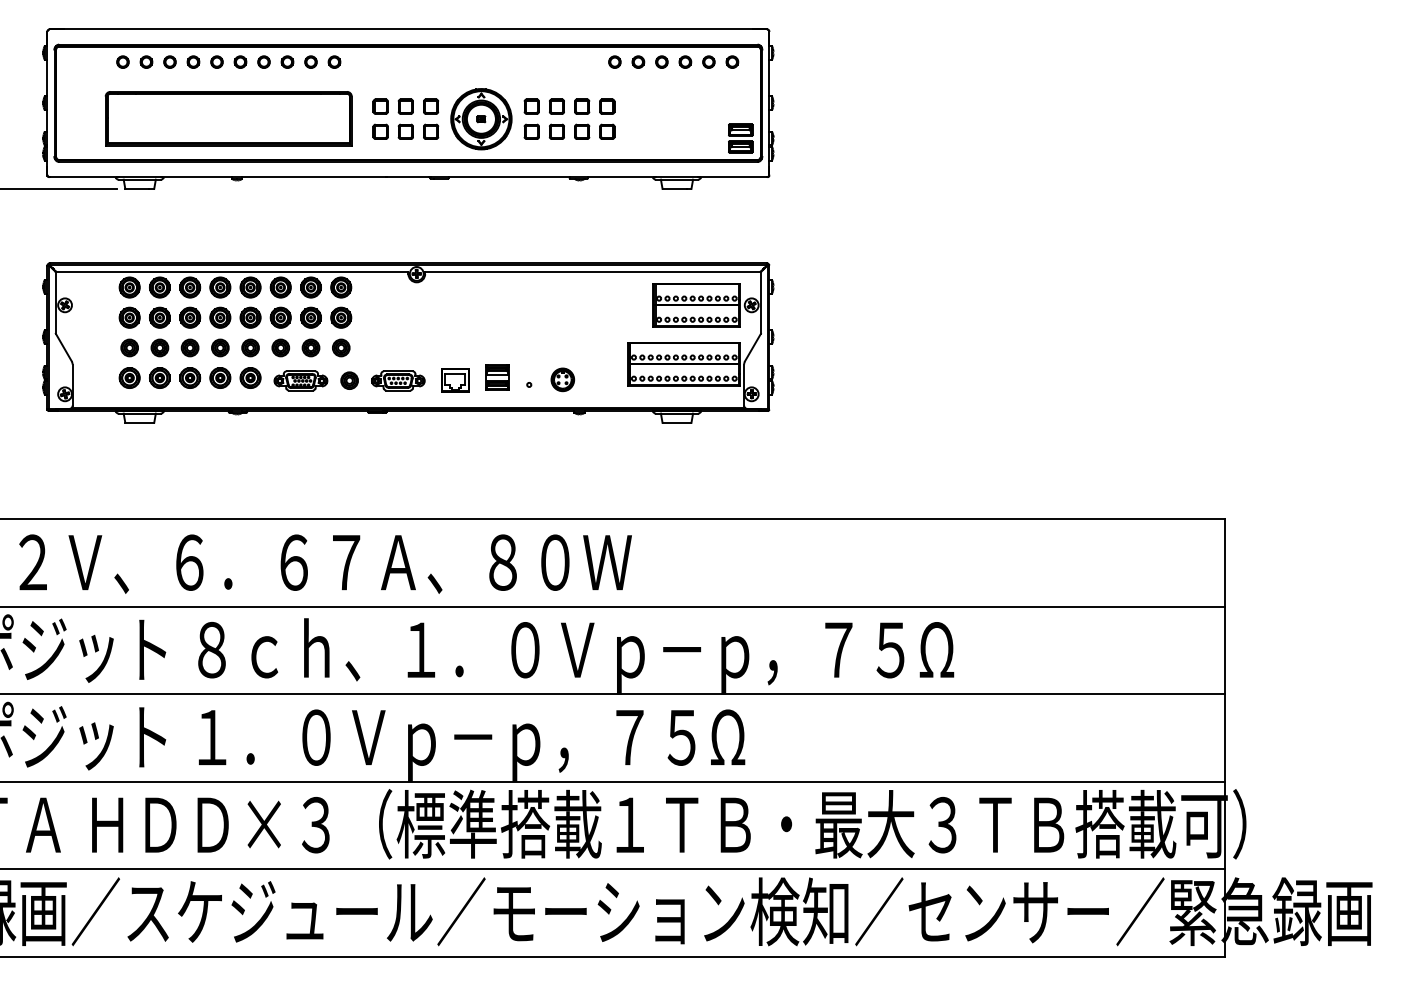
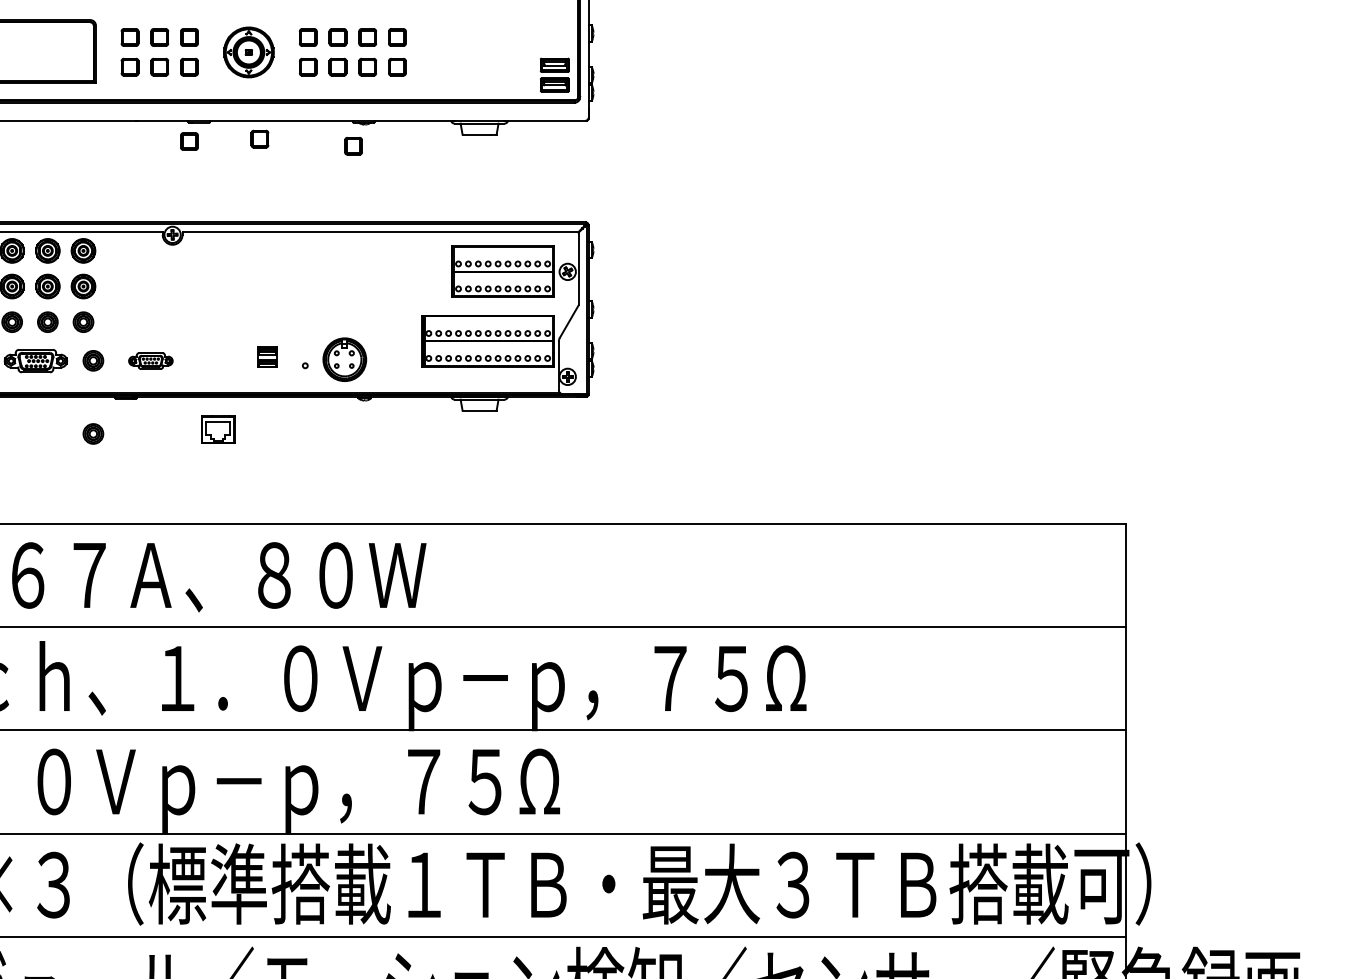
part: (481, 119) -> (248, 52), size x0.7
part: (490, 192) -> (259, 138), added
part: (431, 194) -> (189, 141), added
part: (570, 198) -> (353, 145), added
part: (497, 377) -> (267, 357), size x0.7
part: (562, 379) -> (344, 359), size x1.6
part: (398, 380) -> (151, 360), size x0.7
part: (455, 380) -> (218, 430), moved
part: (349, 442) -> (93, 433), added

